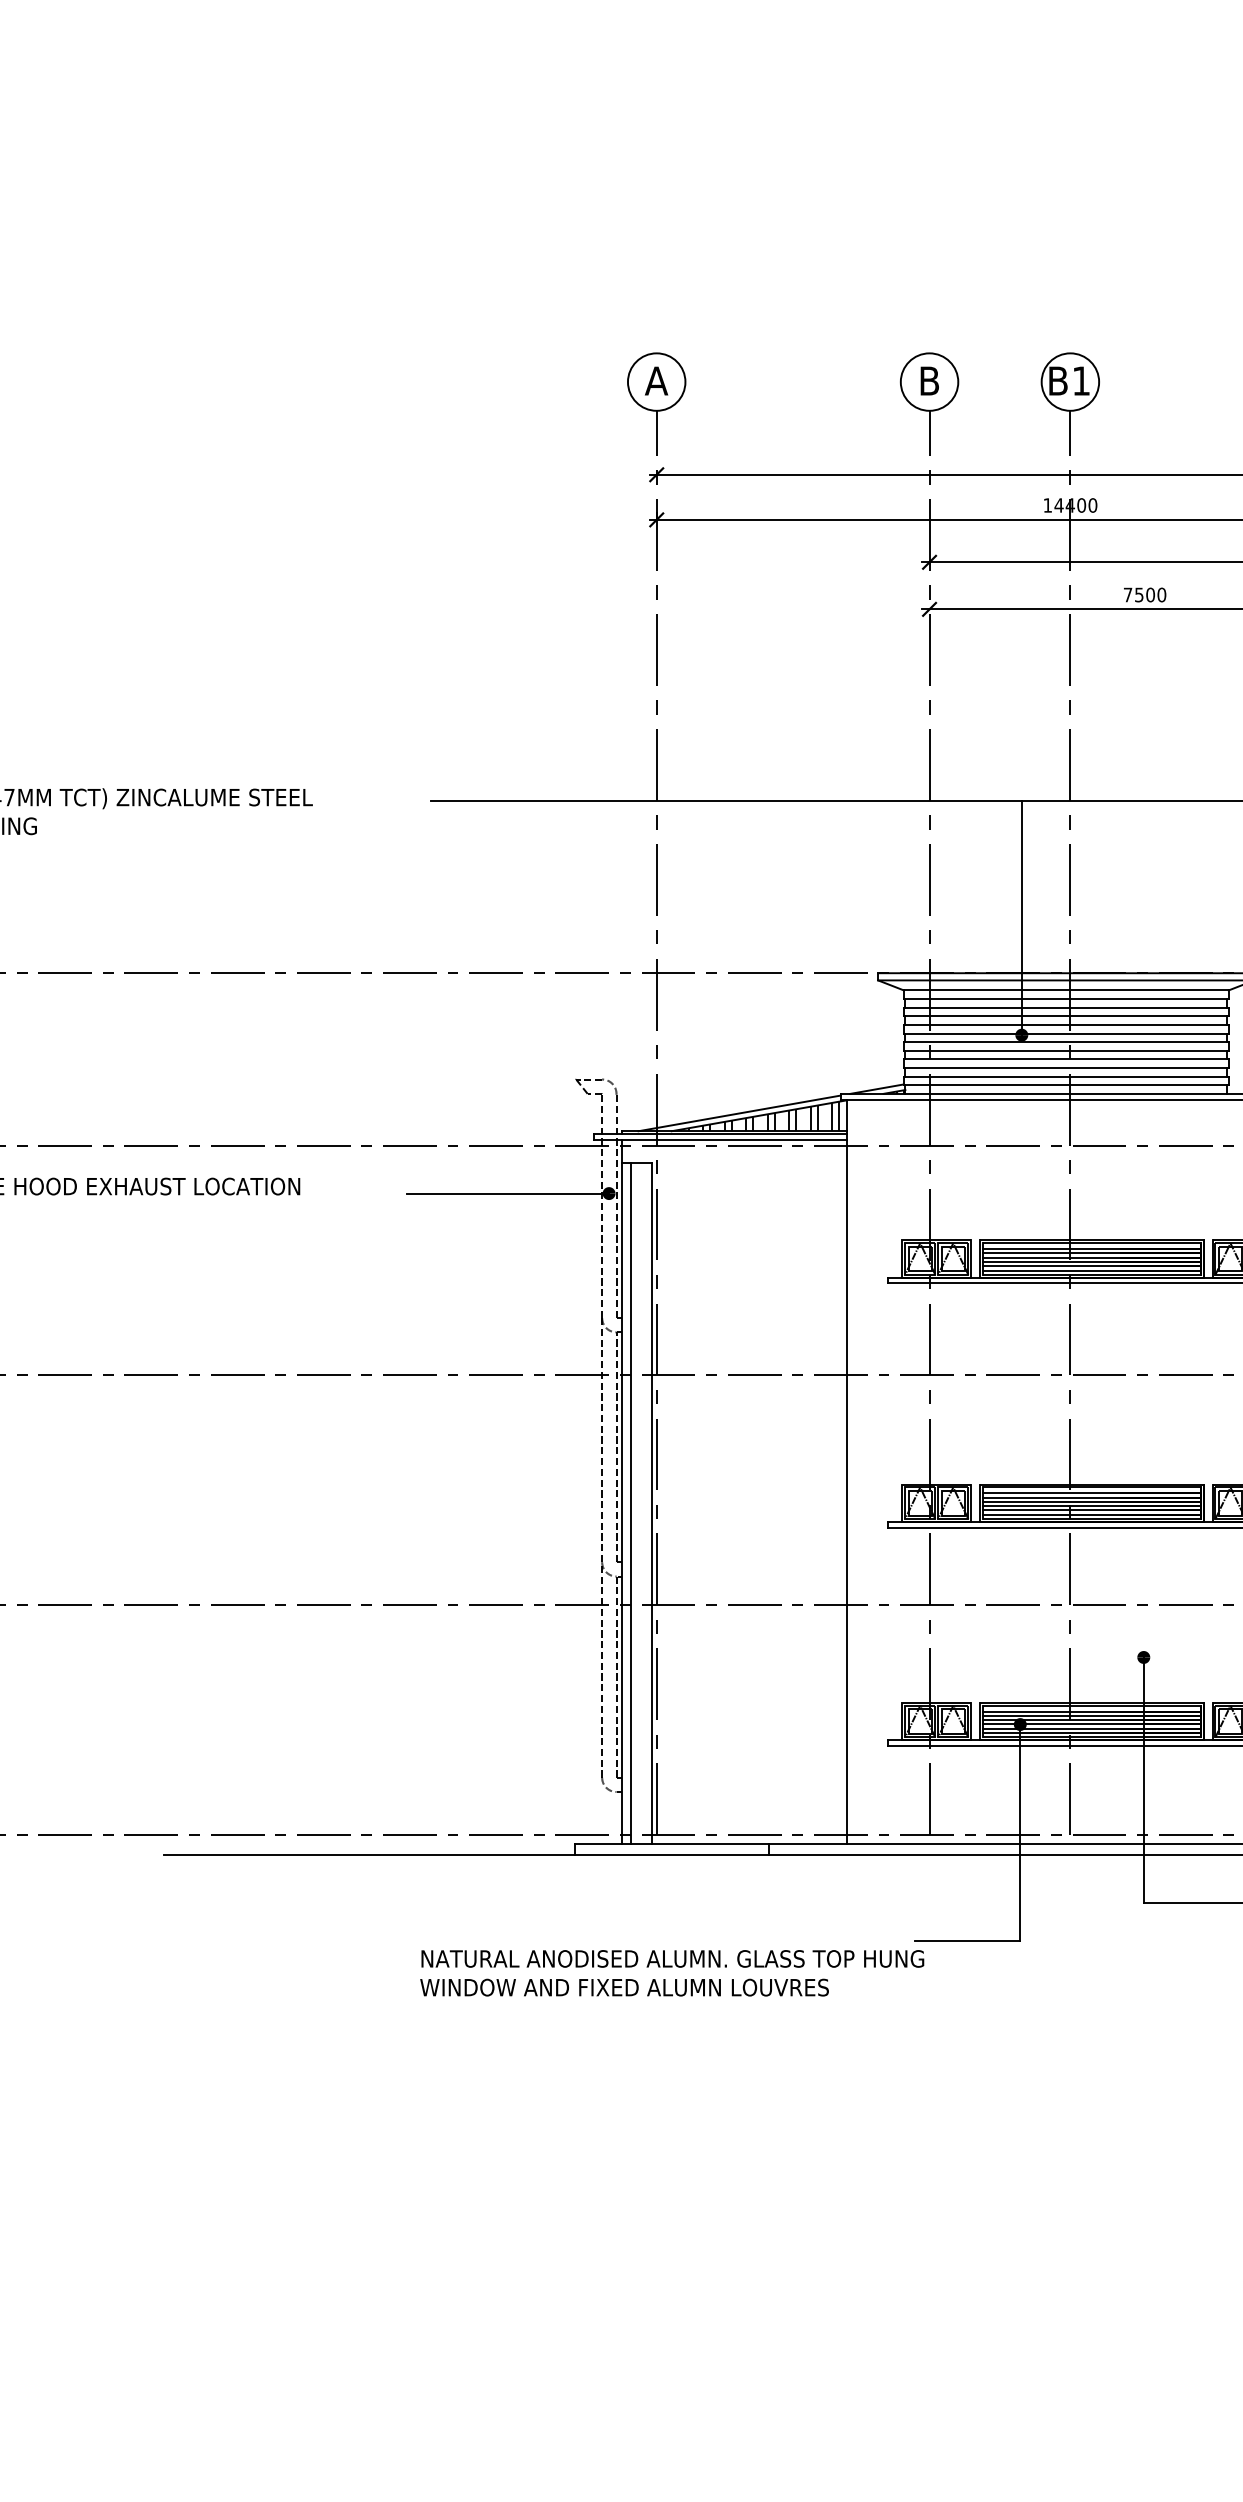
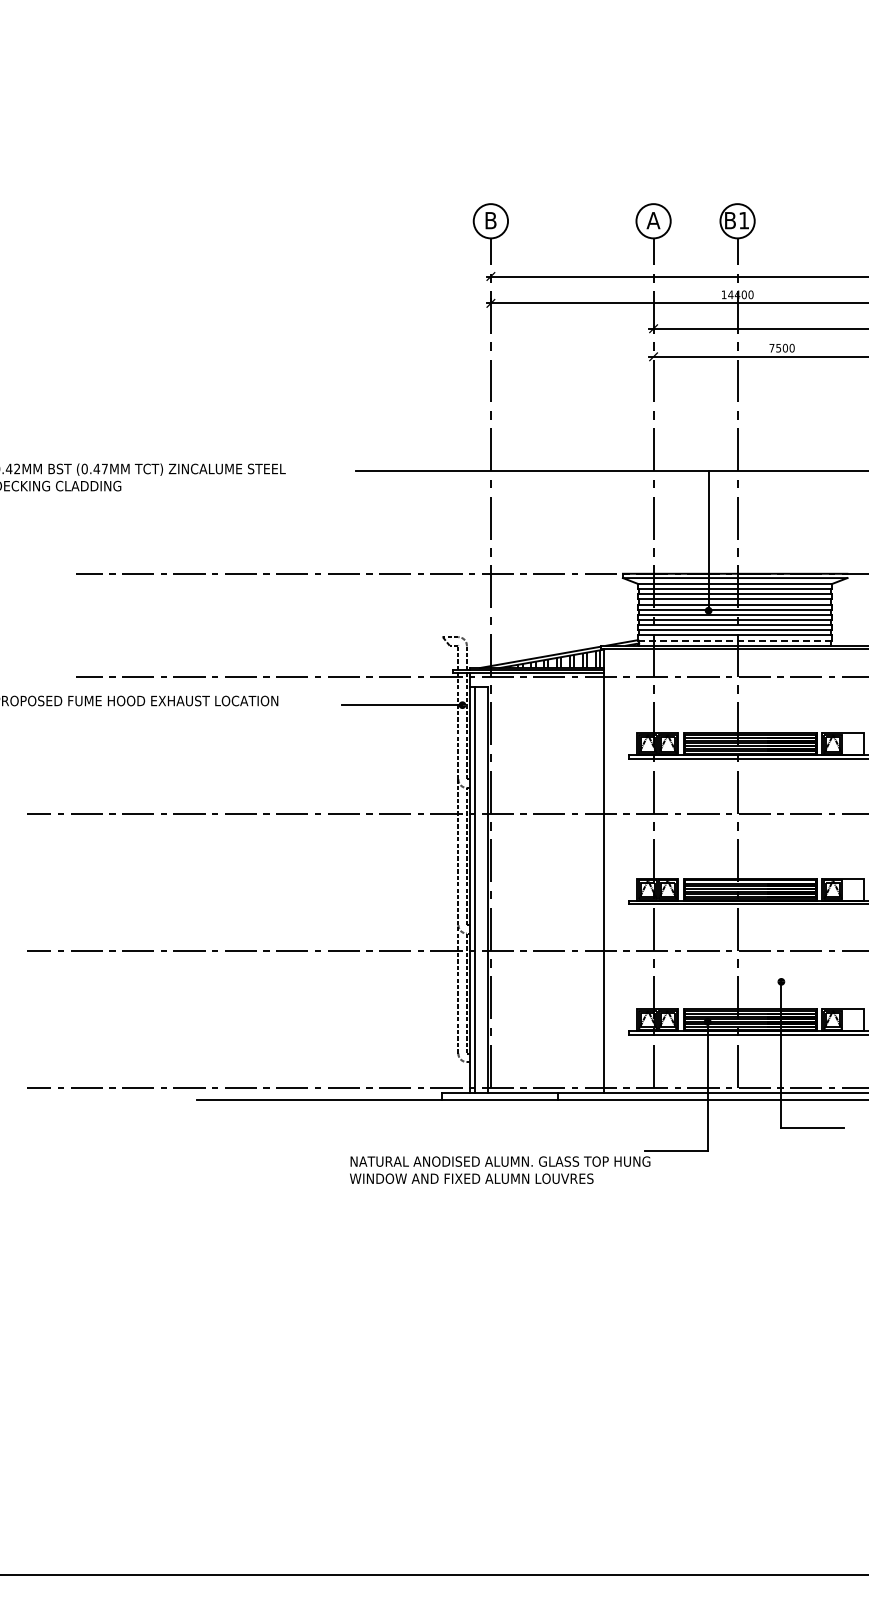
text: (656, 380) -> (490, 220), A -> B
text: (929, 380) -> (653, 220), B -> A
line: (1066, 1085) -> (735, 640), solid -> dashed

